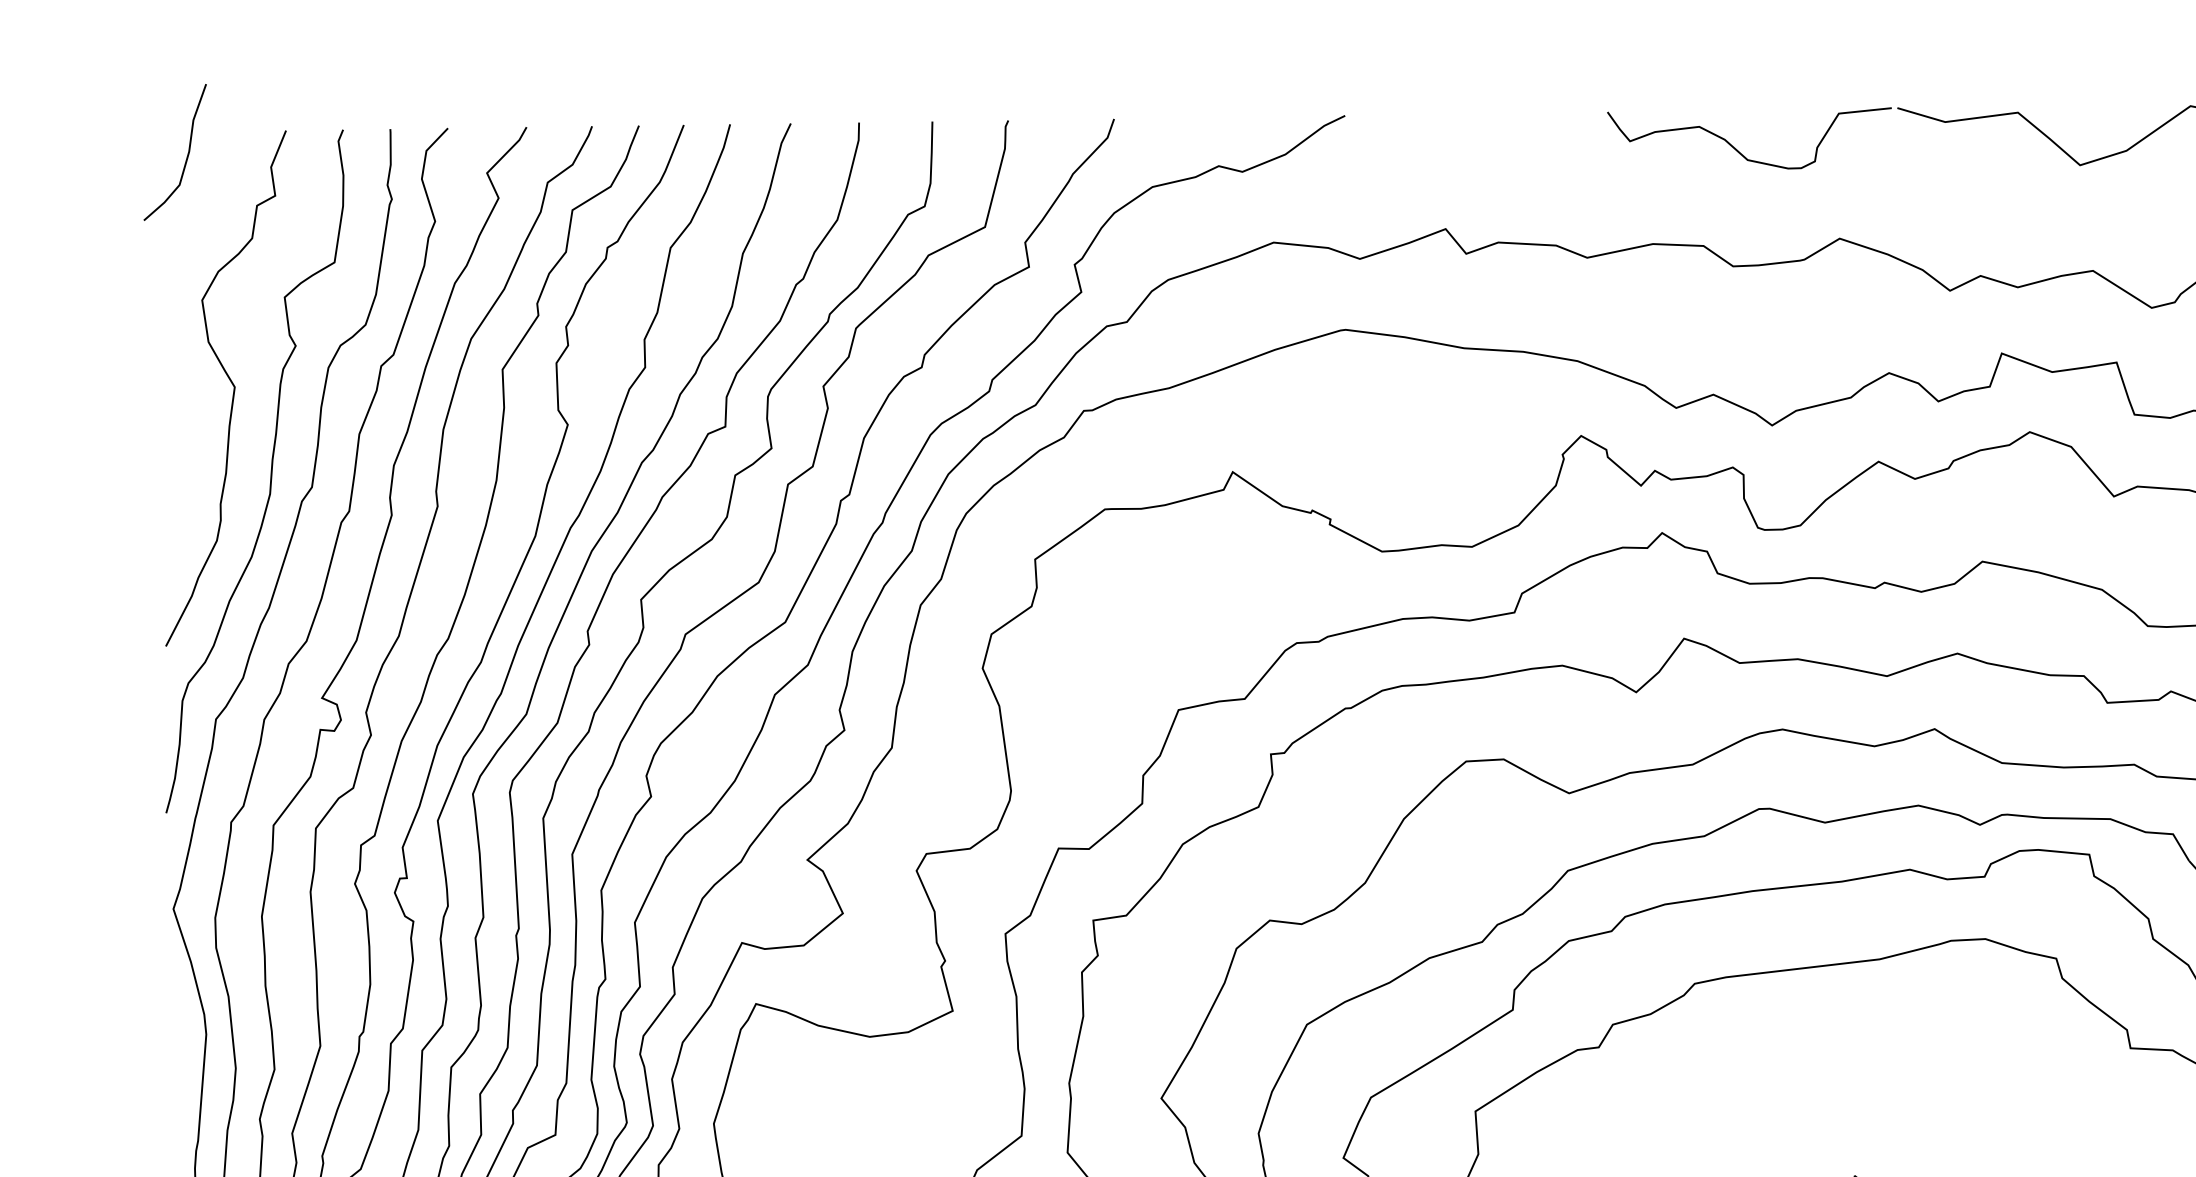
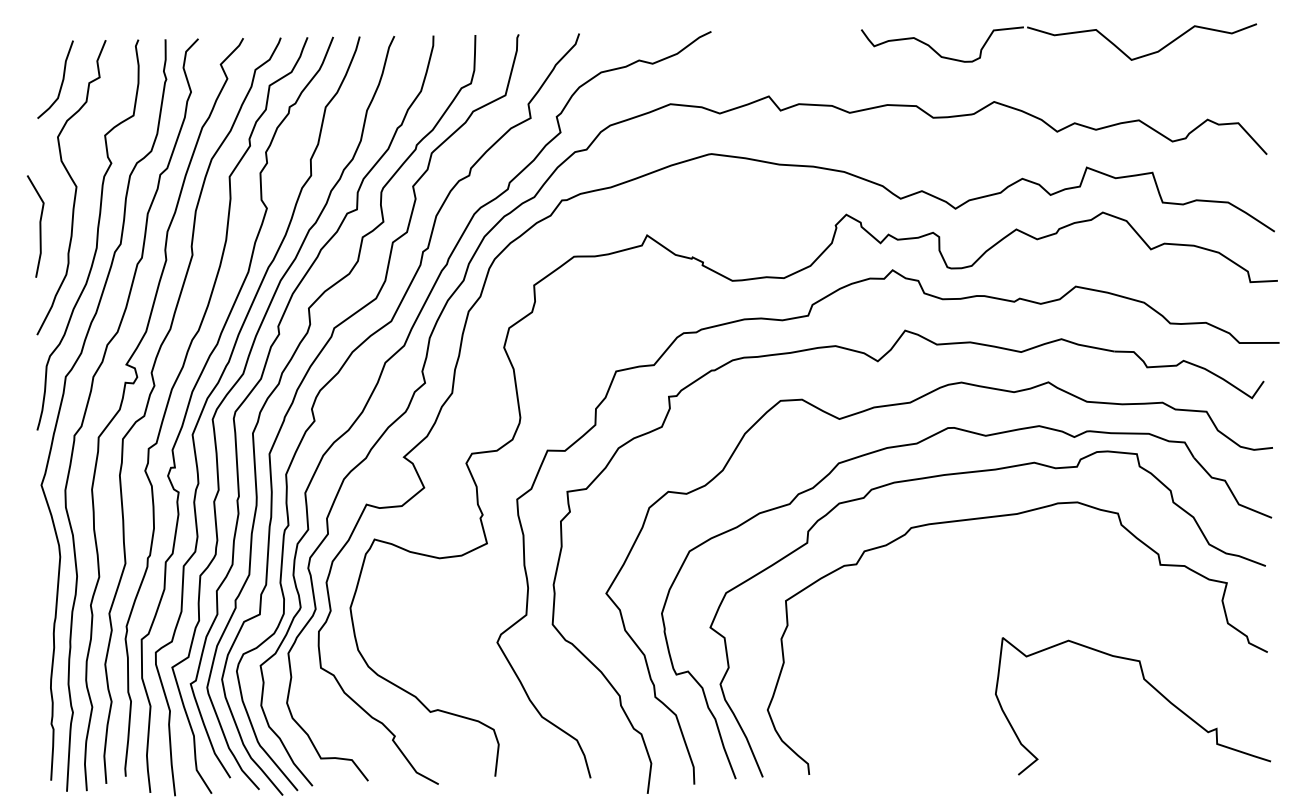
curve: (185, 155) -> (61, 81), moved
line: (169, 456) -> (39, 226), added

